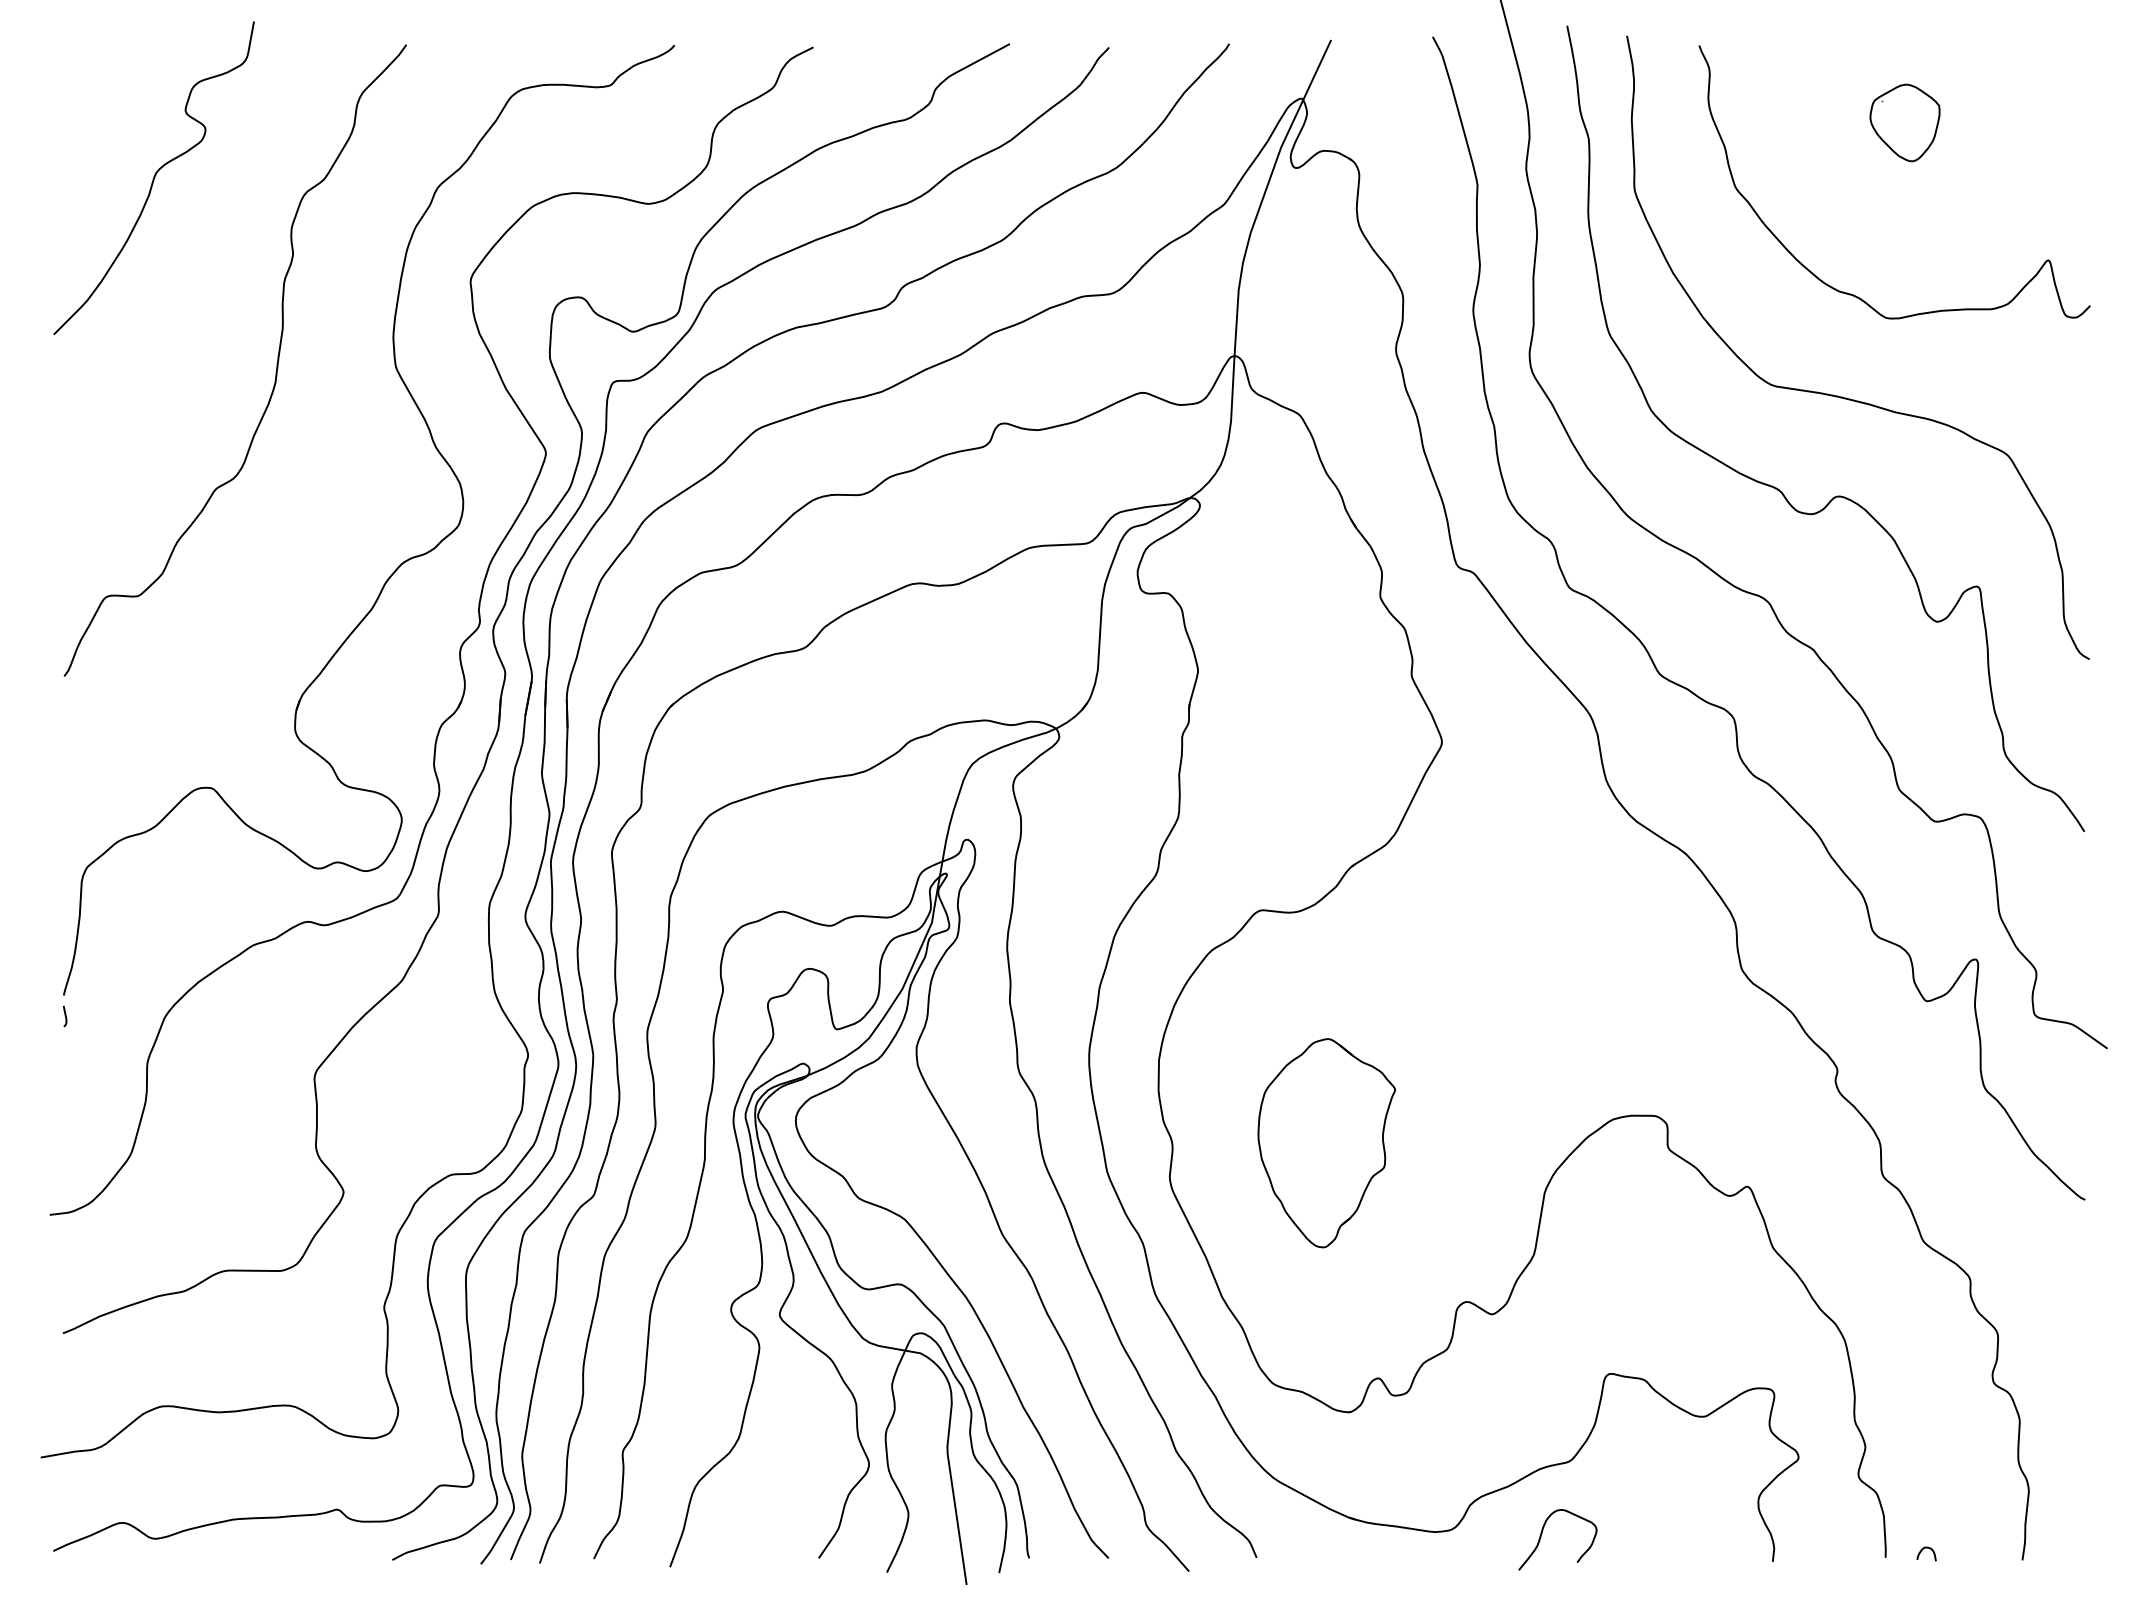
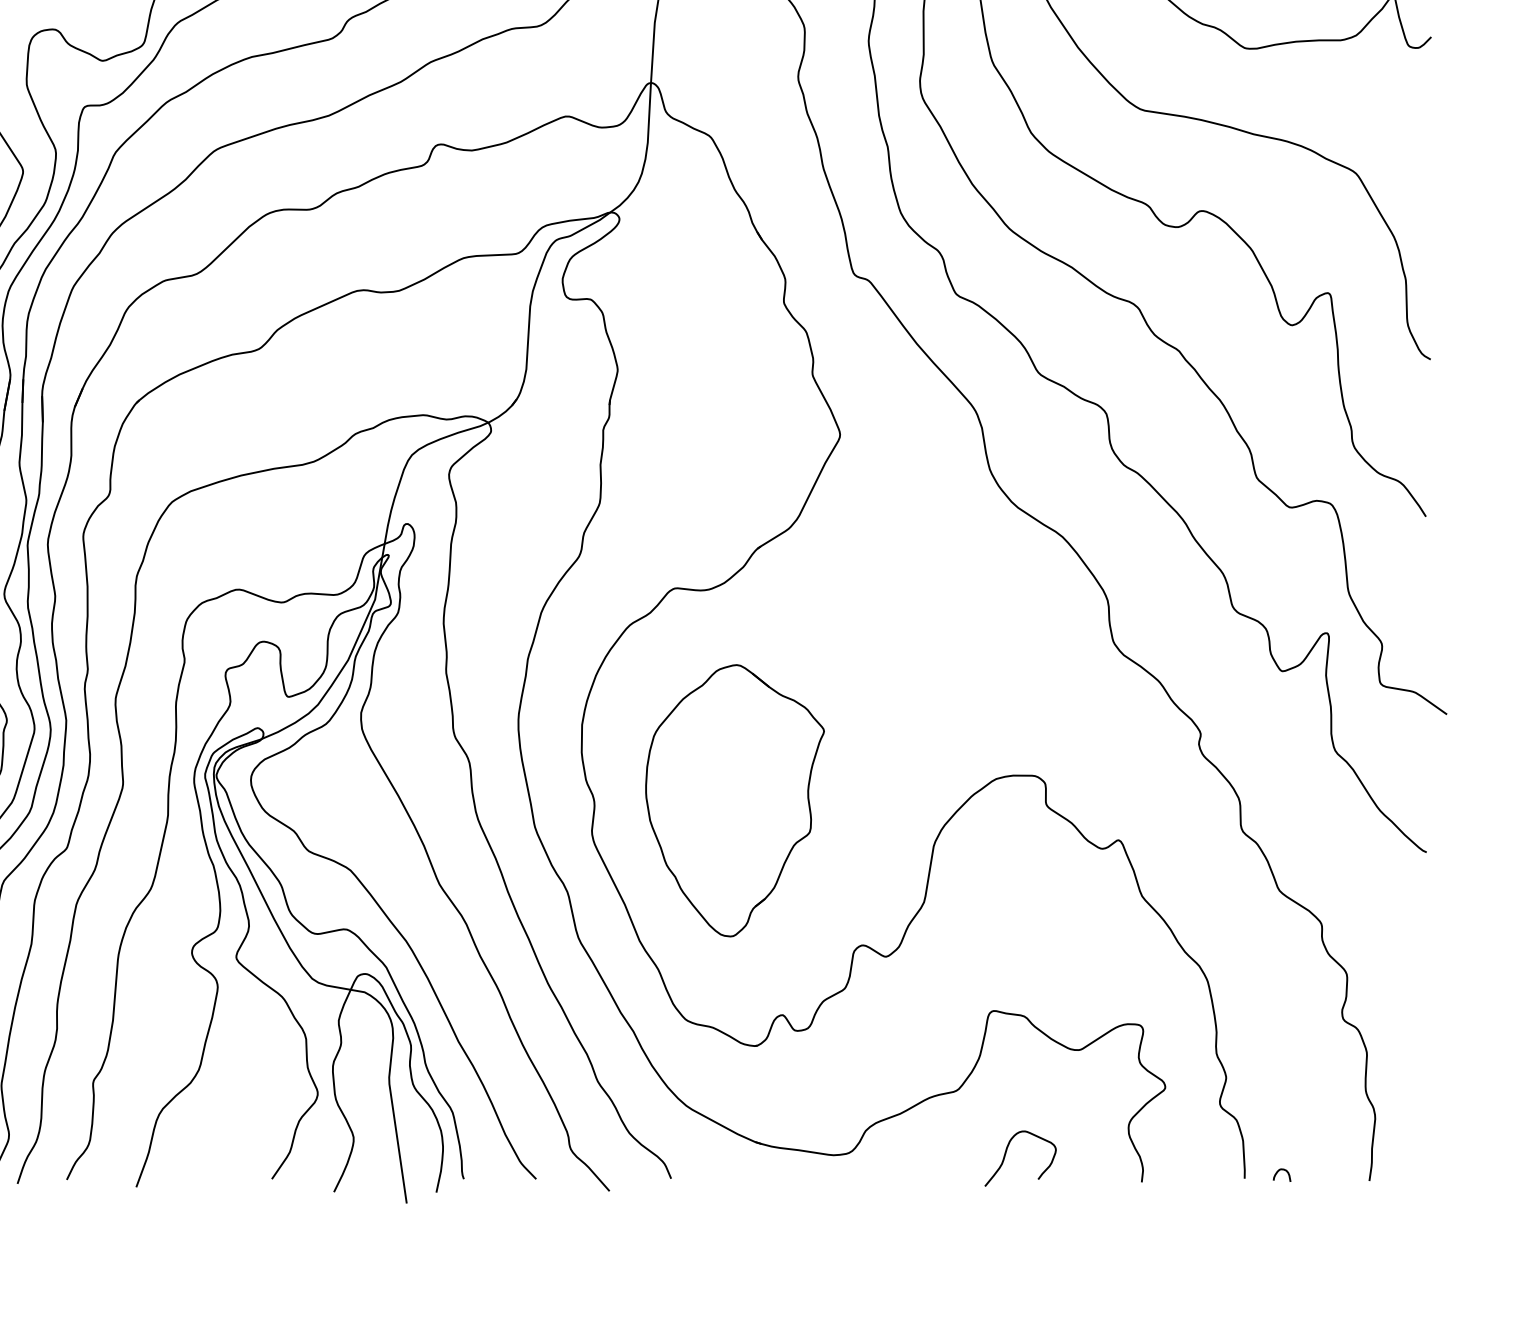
part: (1326, 1142) -> (734, 800), size x1.43
curve: (1542, 1534) -> (1006, 1153), moved

